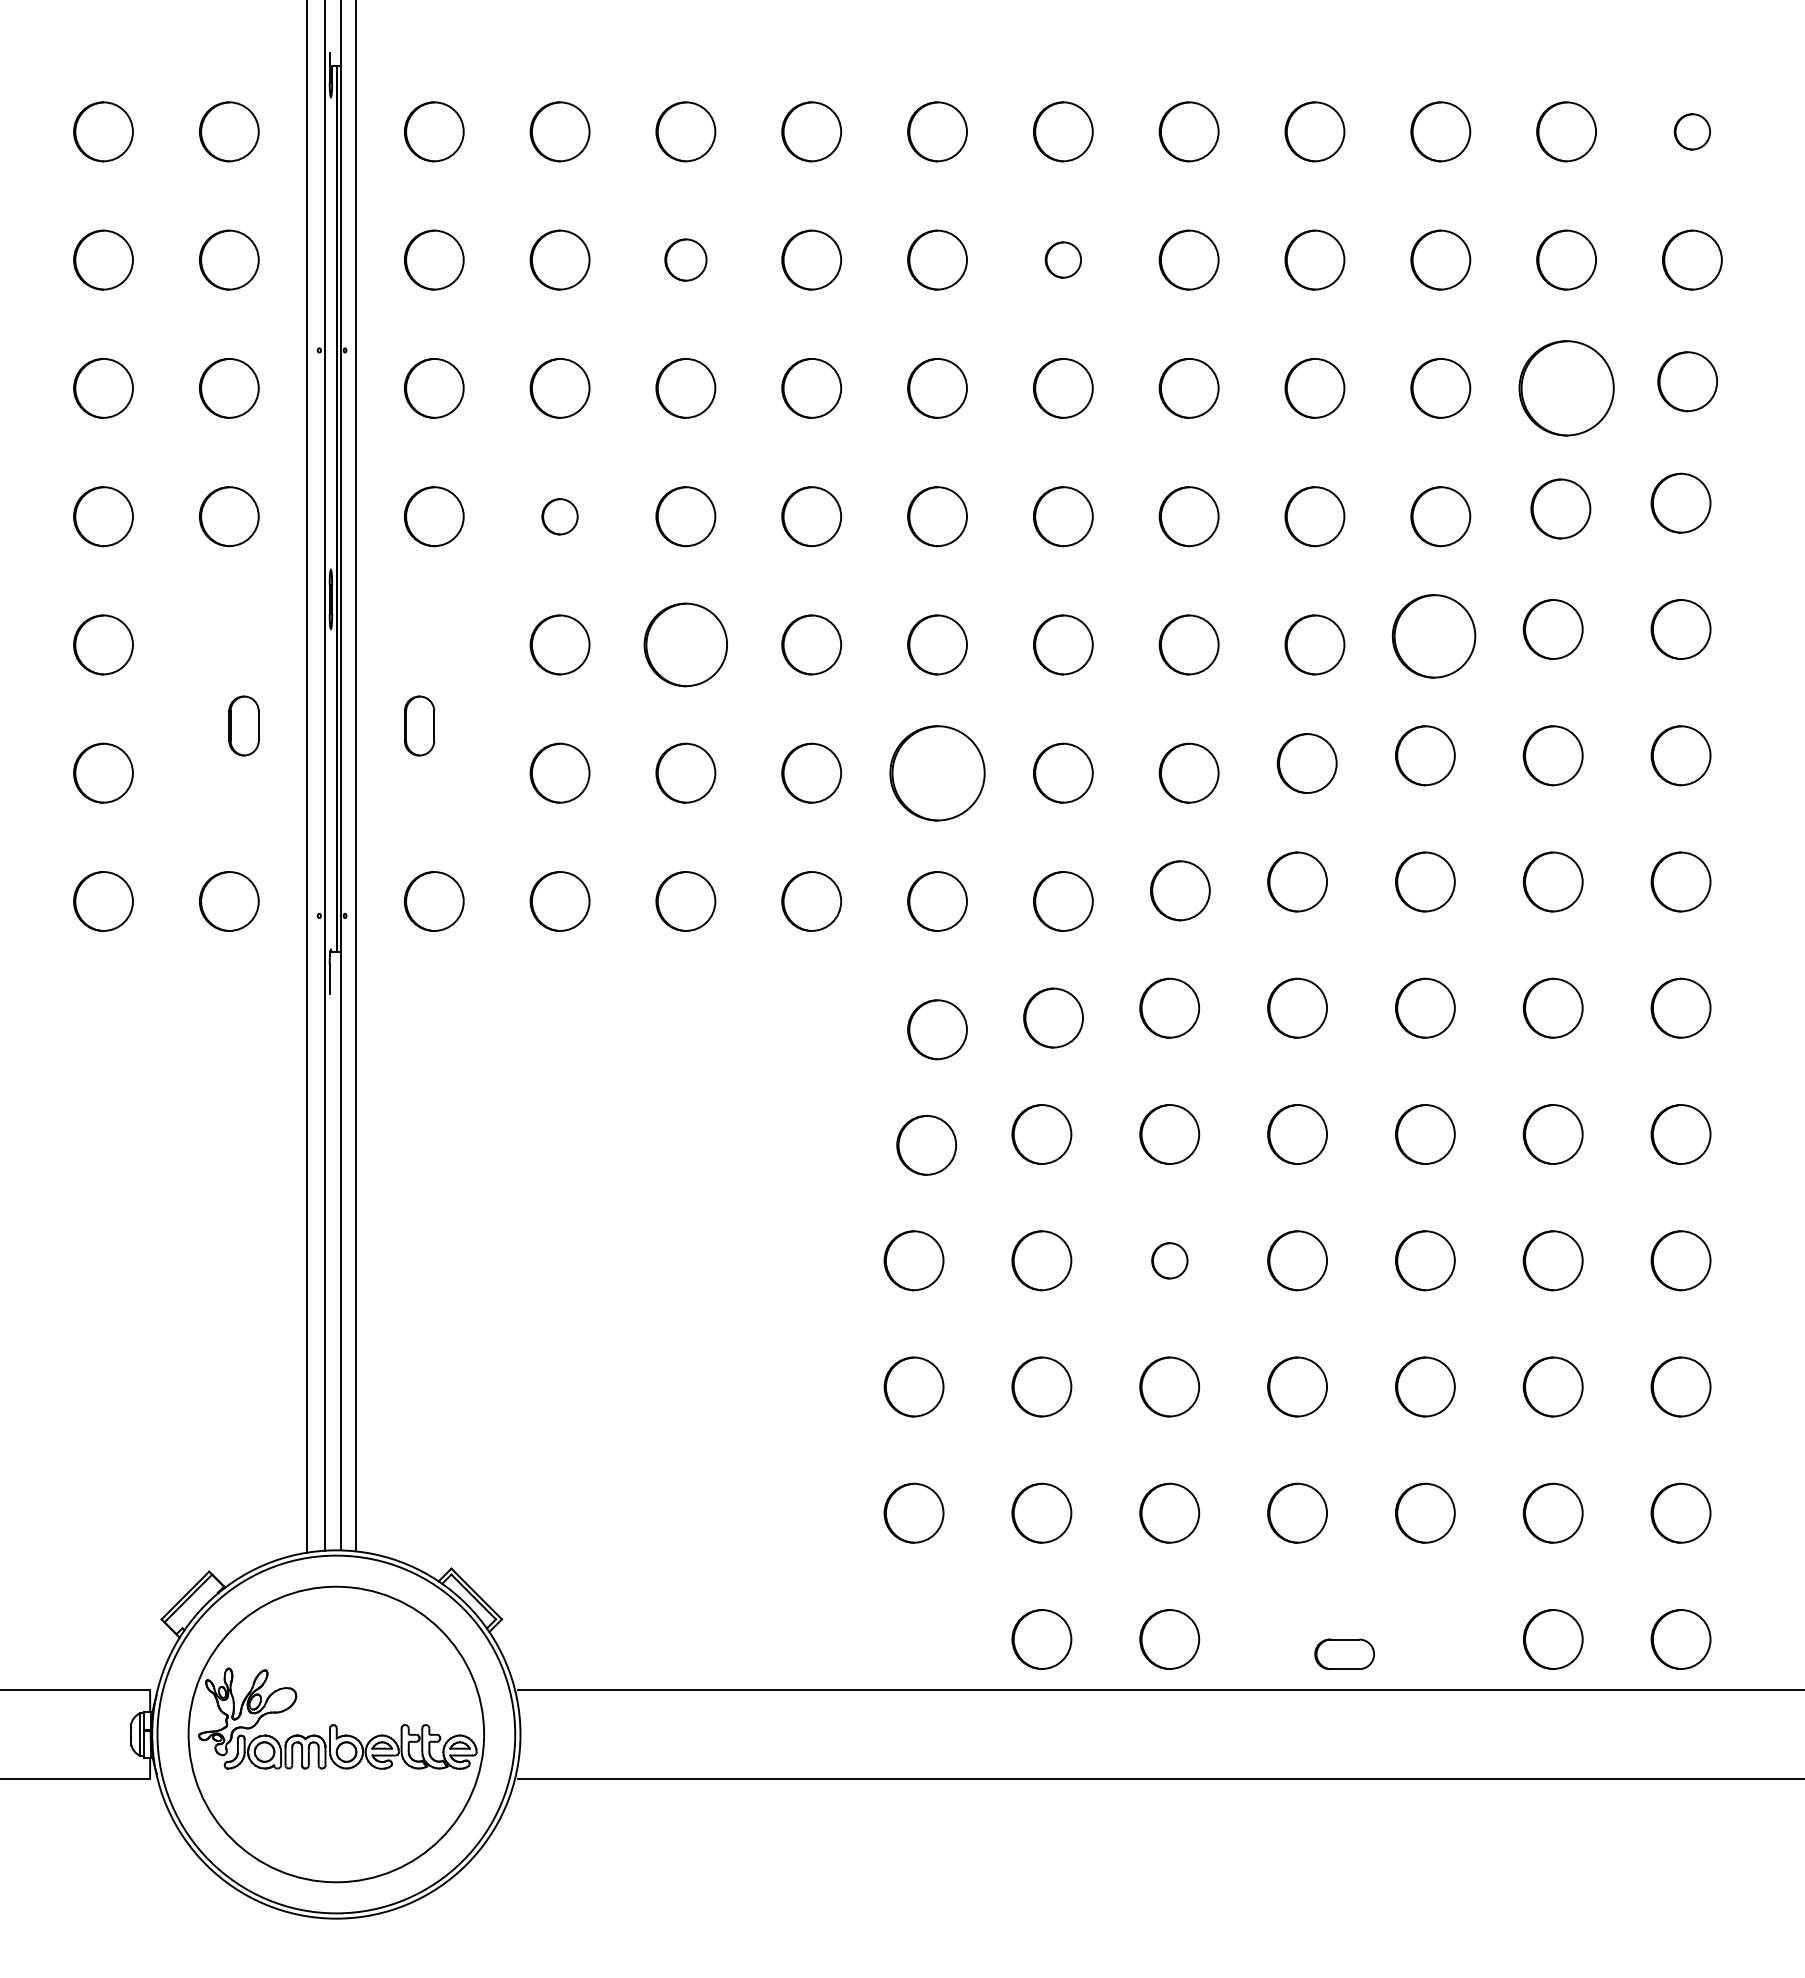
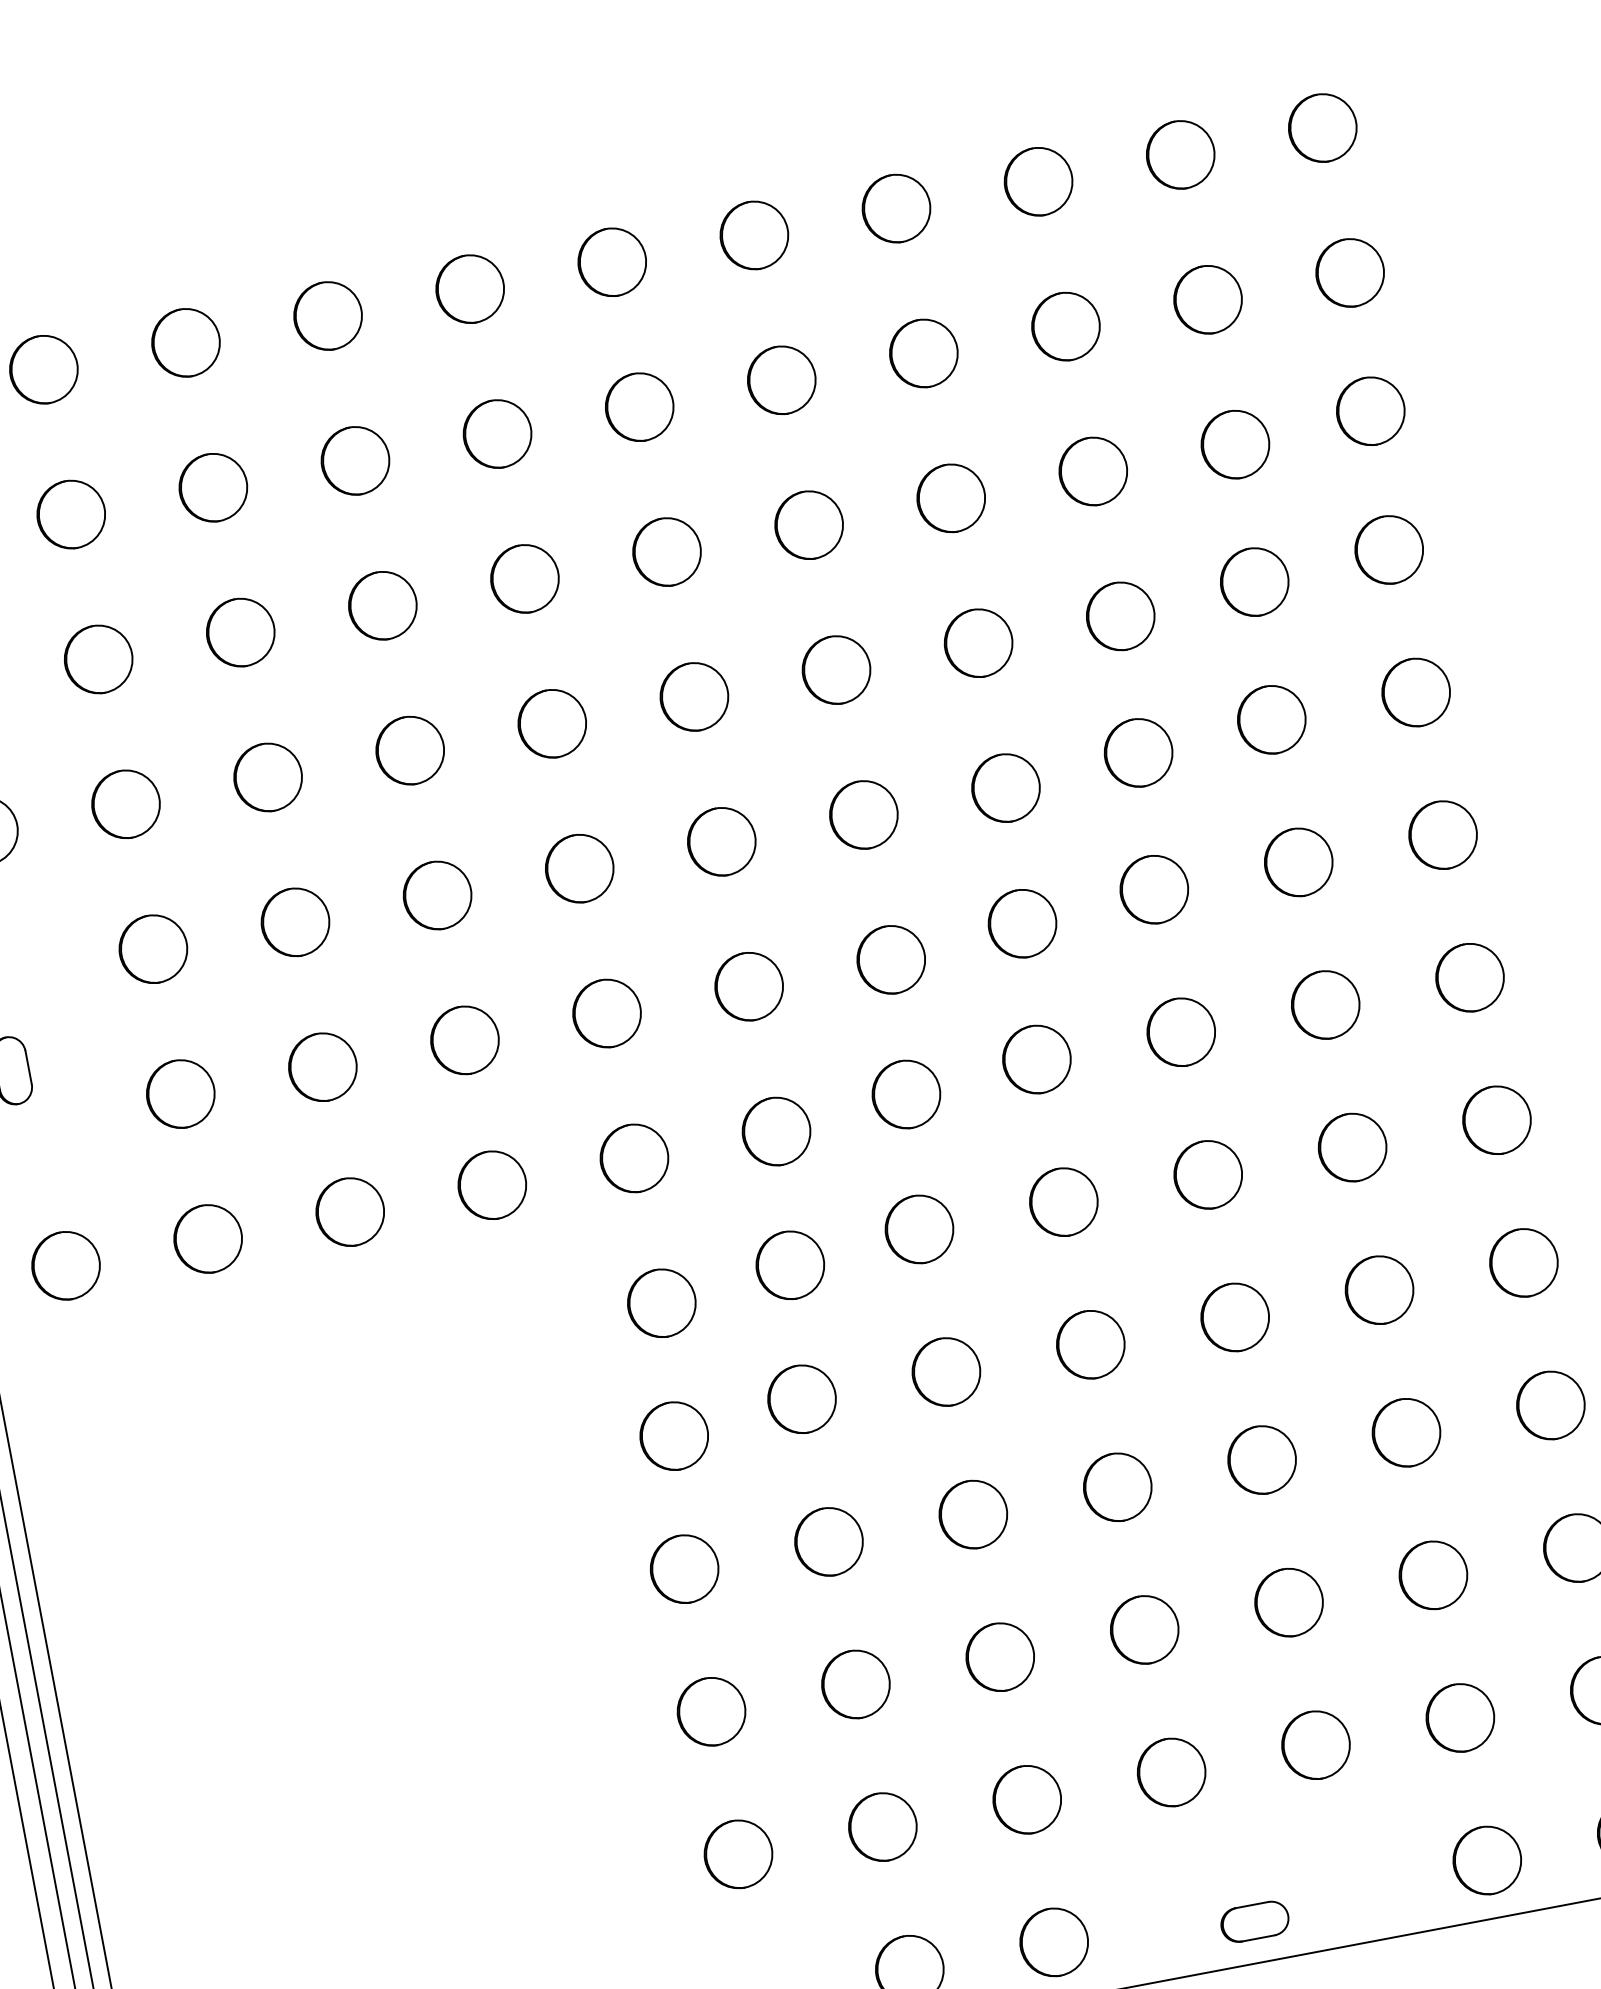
part: (1692, 131) -> (1322, 127), size x1.67
part: (685, 259) -> (212, 487), size x1.43
part: (1063, 259) -> (639, 406), size x1.67
circle: (1566, 388) -> (1235, 444), size x0.62
part: (559, 516) -> (125, 804), size x1.67
part: (1433, 635) -> (1137, 752), size x0.71
part: (685, 644) -> (294, 921), size x0.71
part: (937, 772) -> (606, 1012), size x0.62
part: (1169, 1260) -> (973, 1514), size x1.67

